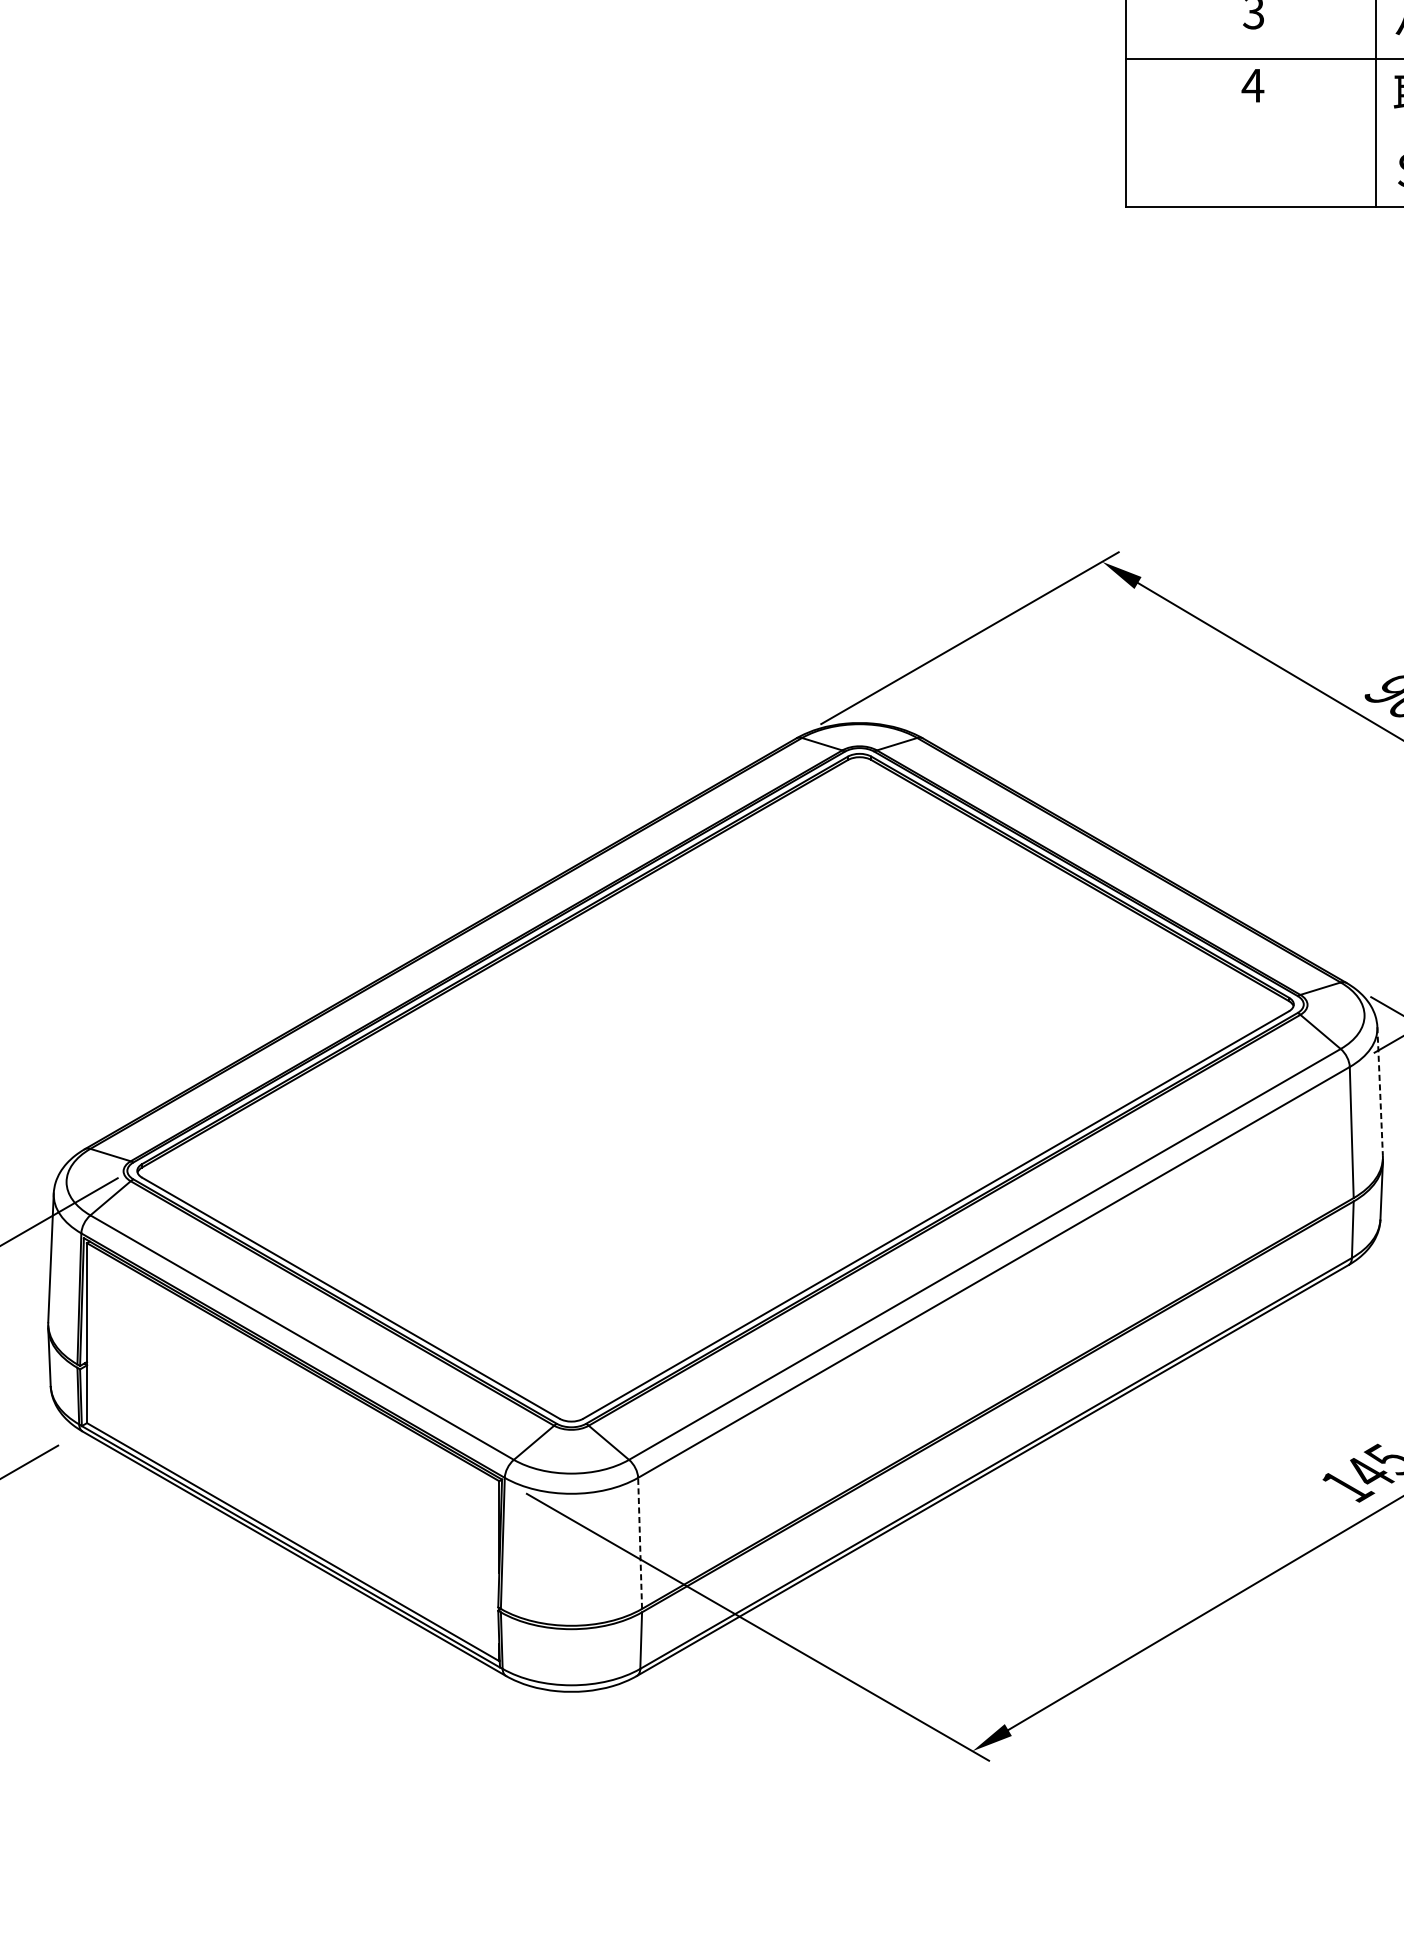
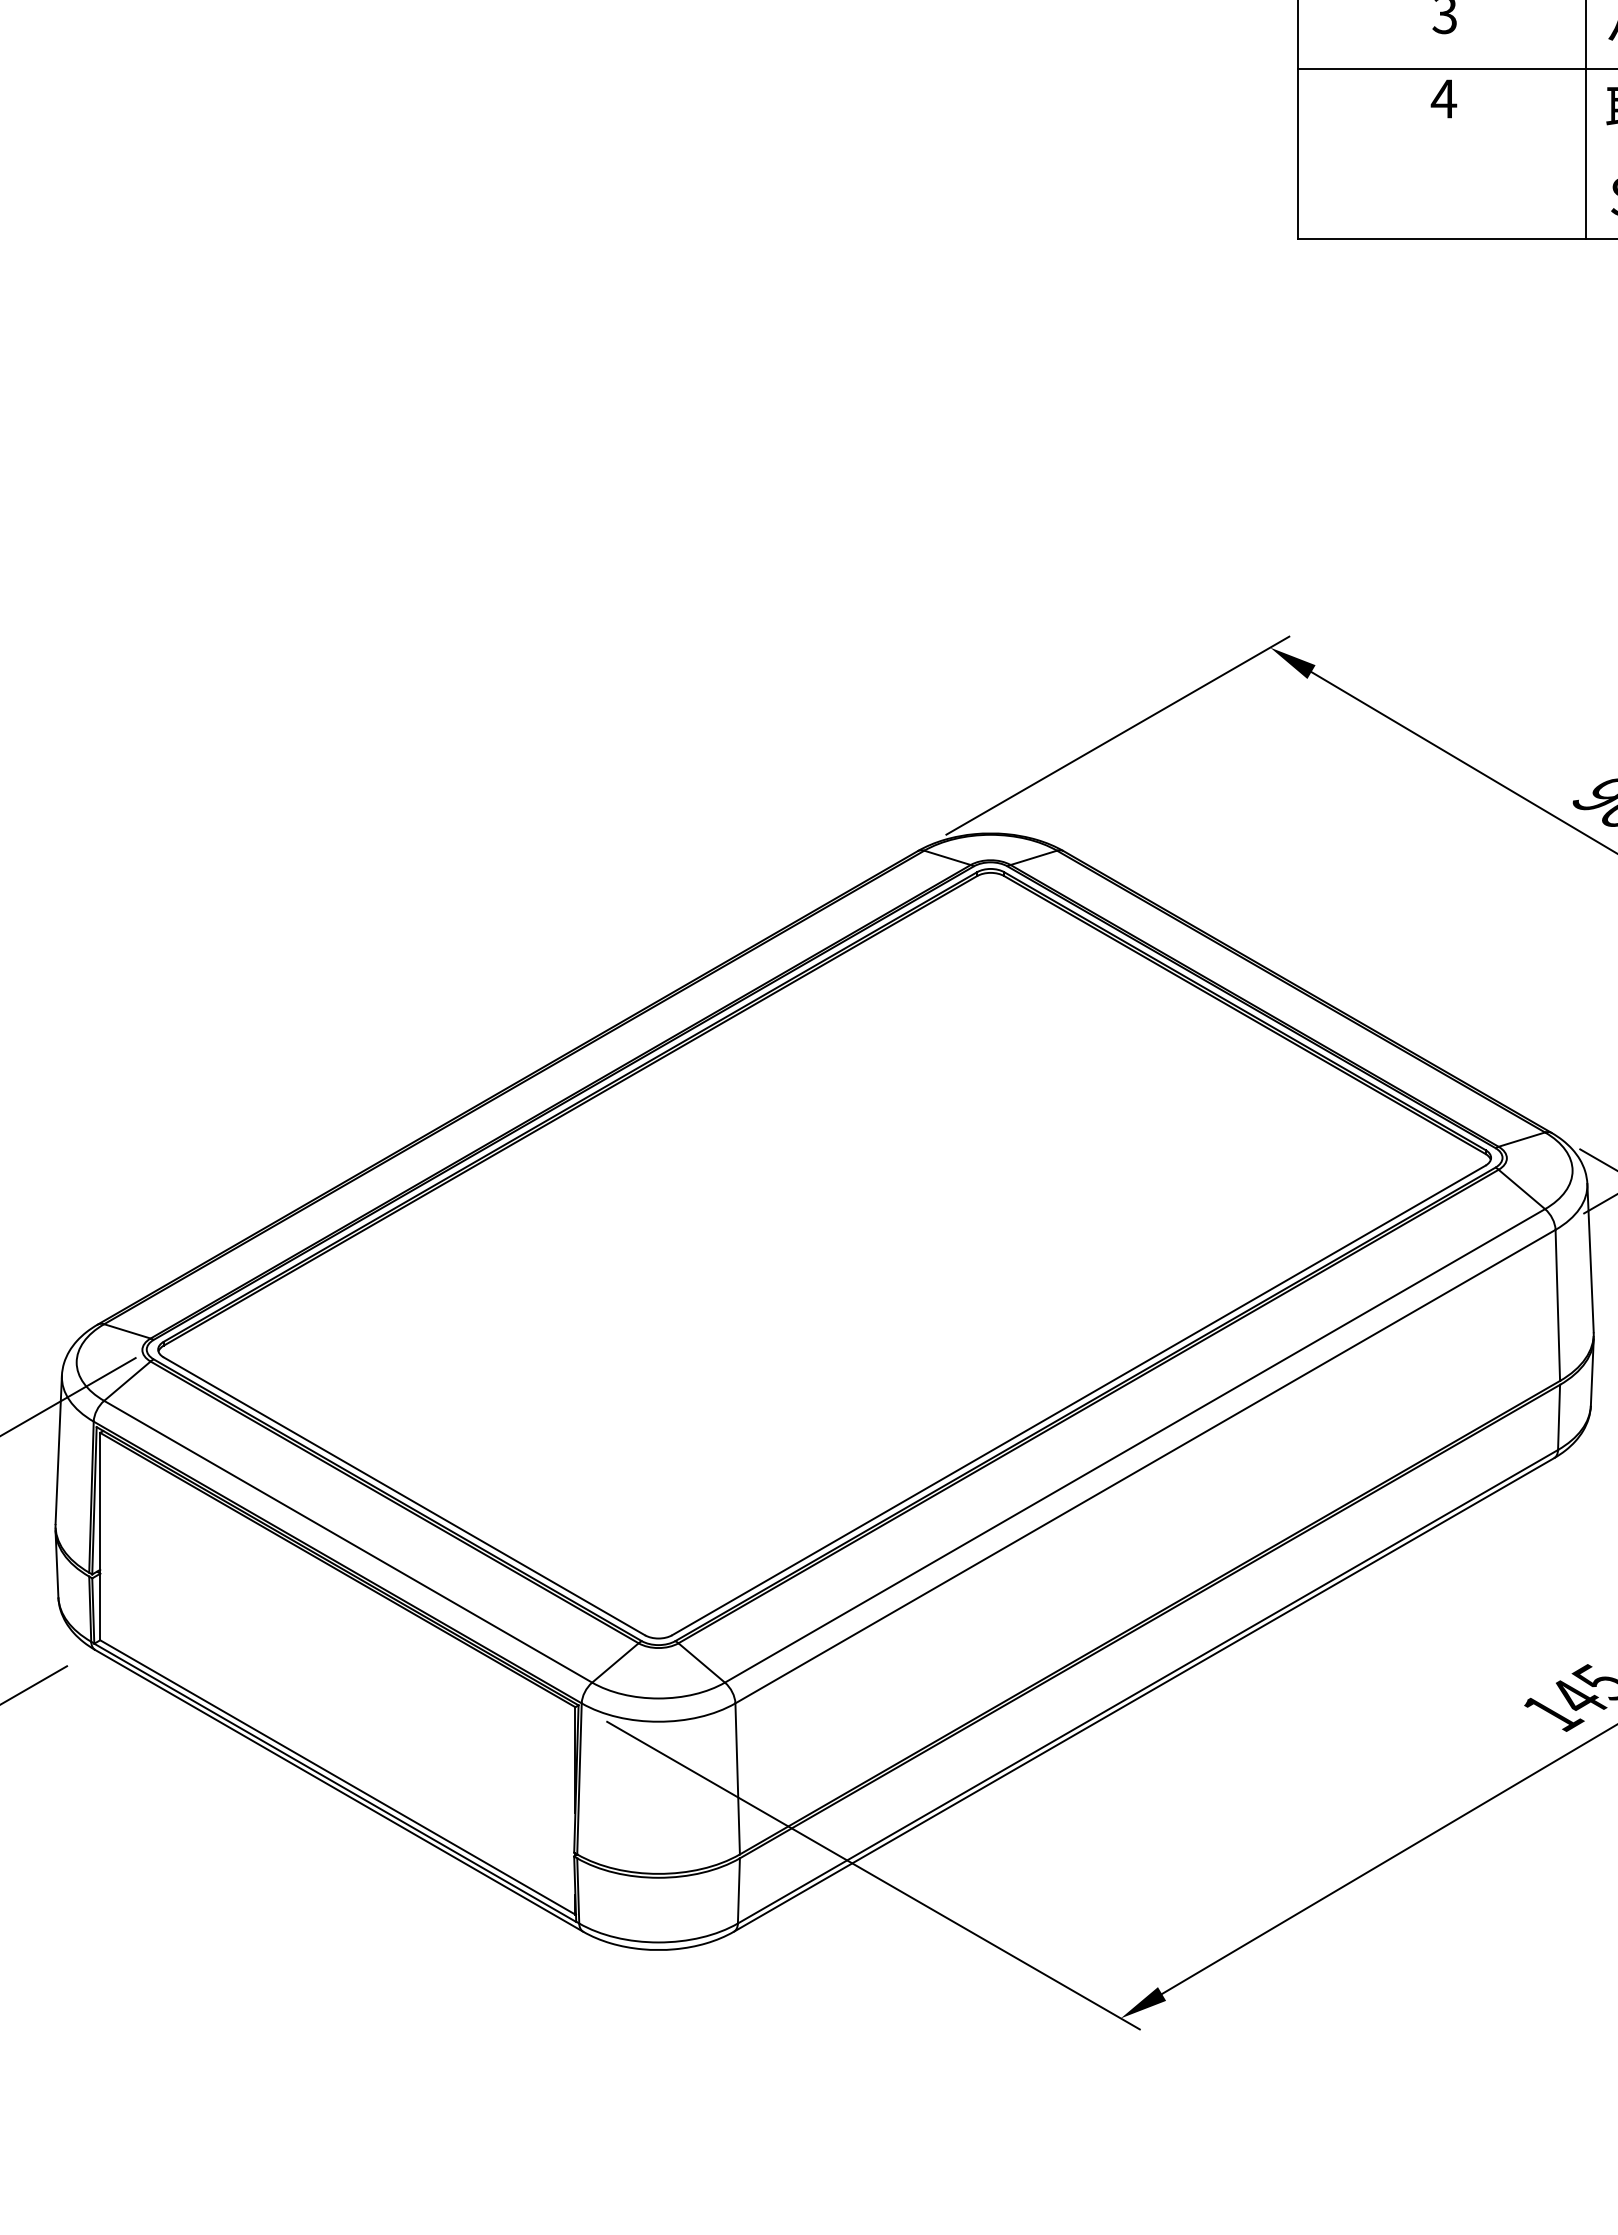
line: (1380, 1091) -> (1590, 1258), dashed -> solid
line: (639, 1543) -> (737, 1778), dashed -> solid

